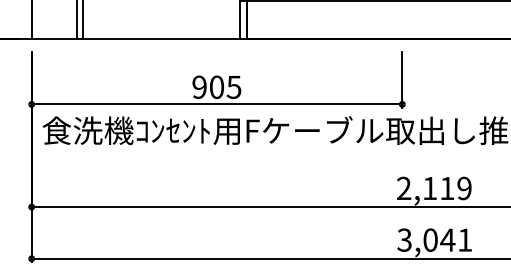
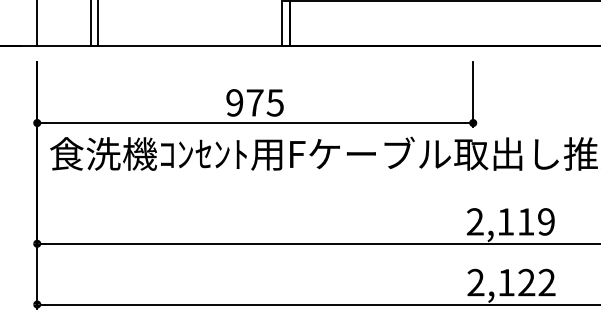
text: (216, 86) -> (254, 102), 905 -> 975
text: (434, 239) -> (511, 282), 3,041 -> 2,122

